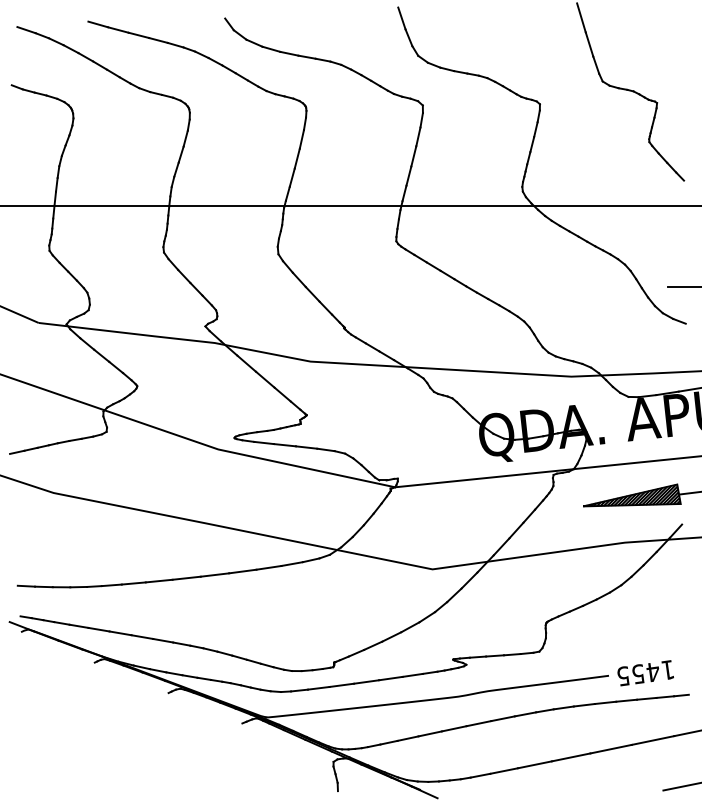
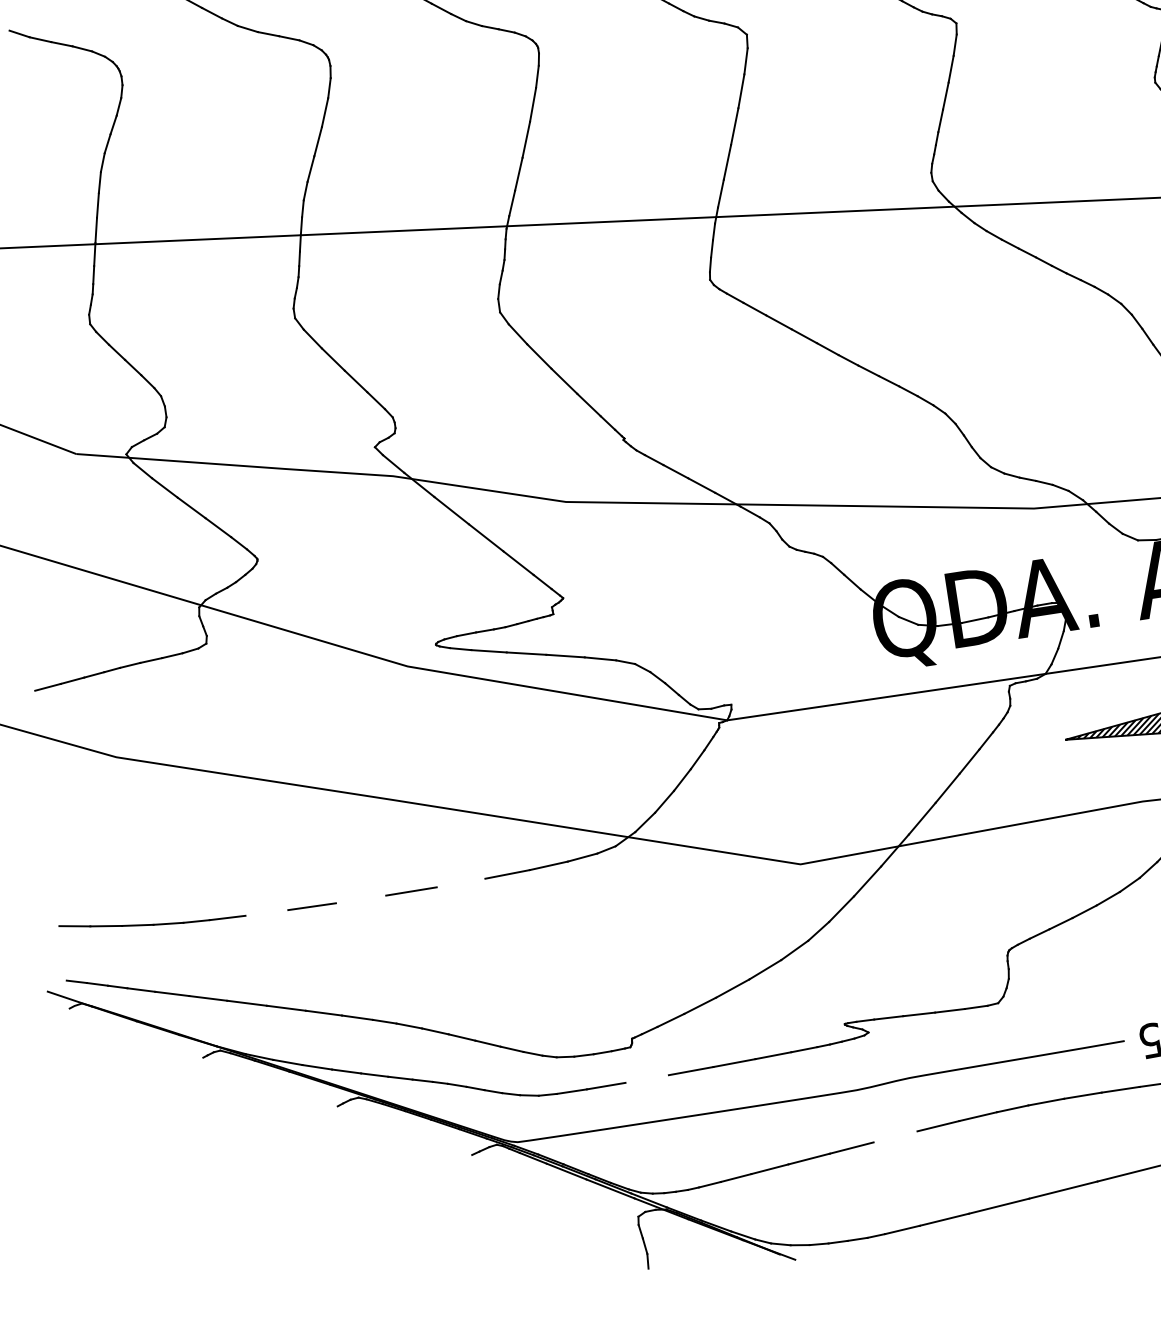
line: (242, 571) -> (460, 883), removed
line: (186, 577) -> (360, 898), removed
line: (133, 583) -> (266, 913), removed
line: (341, 684) -> (646, 1077), removed
line: (478, 723) -> (894, 1136), removed
line: (424, 792) -> (803, 1264), removed

